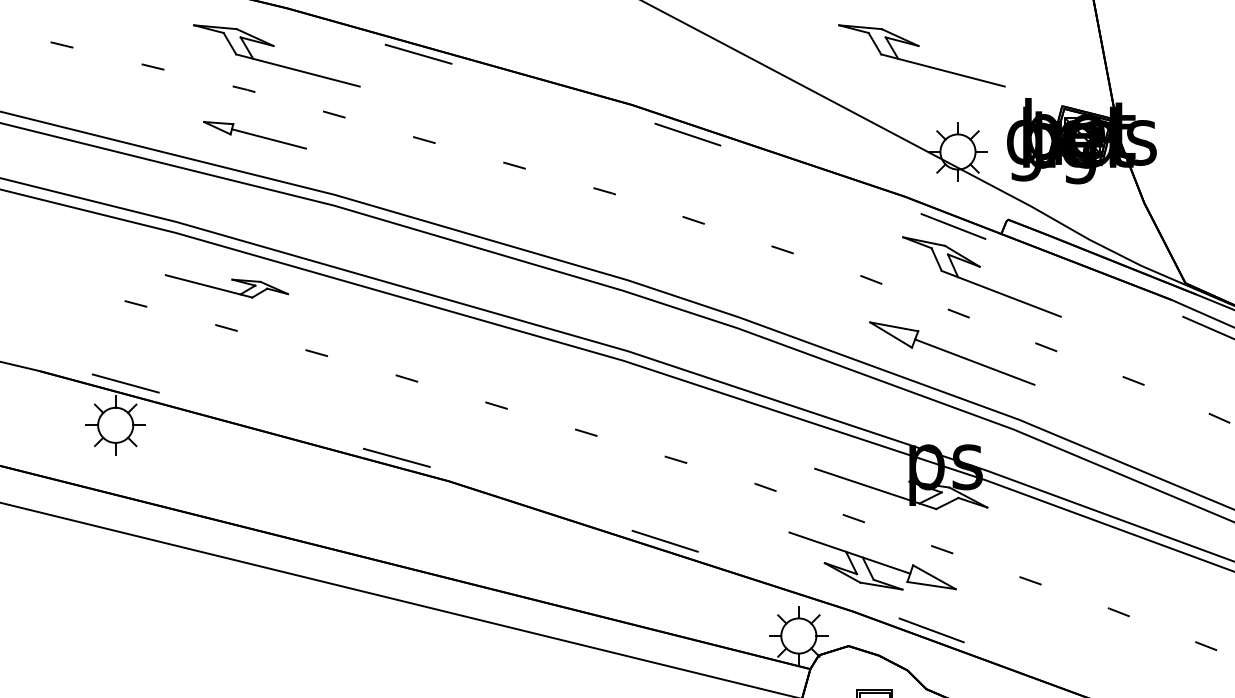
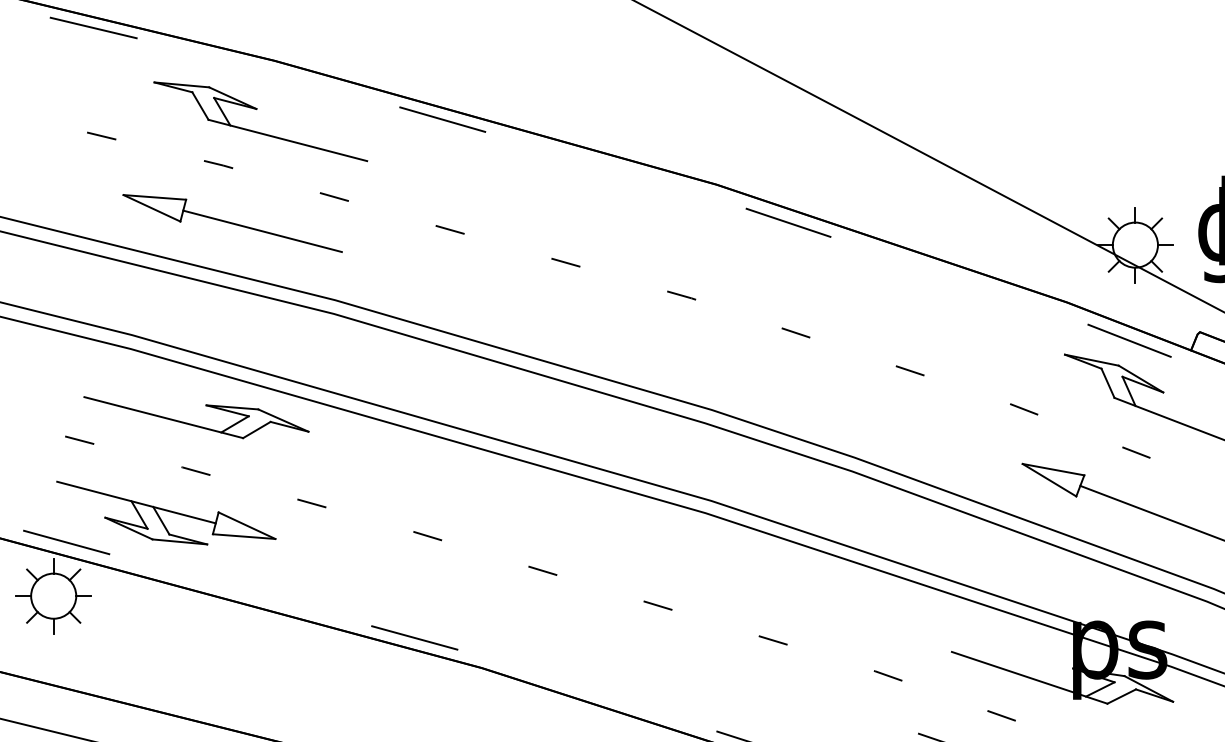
part: (917, 62) -> (1083, 130), removed
part: (254, 135) -> (231, 223), size x1.67
part: (226, 286) -> (196, 417), size x1.43
part: (203, 360) -> (166, 512), added

